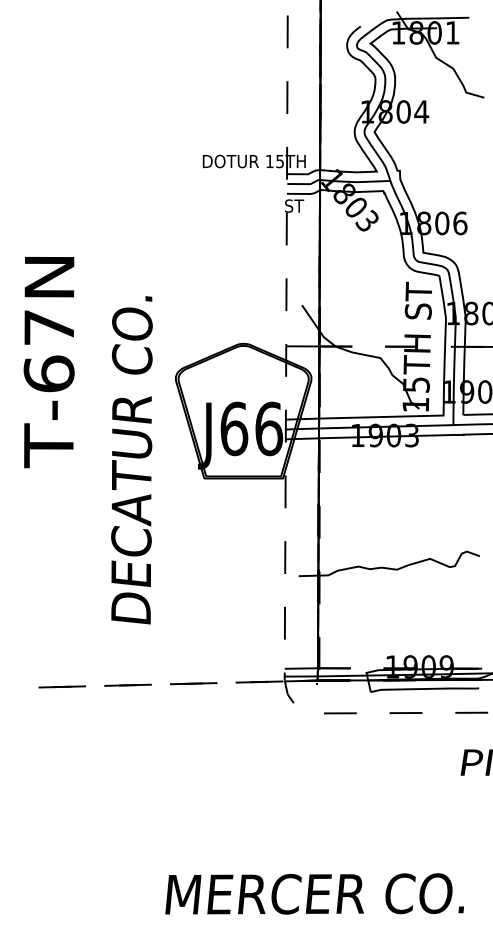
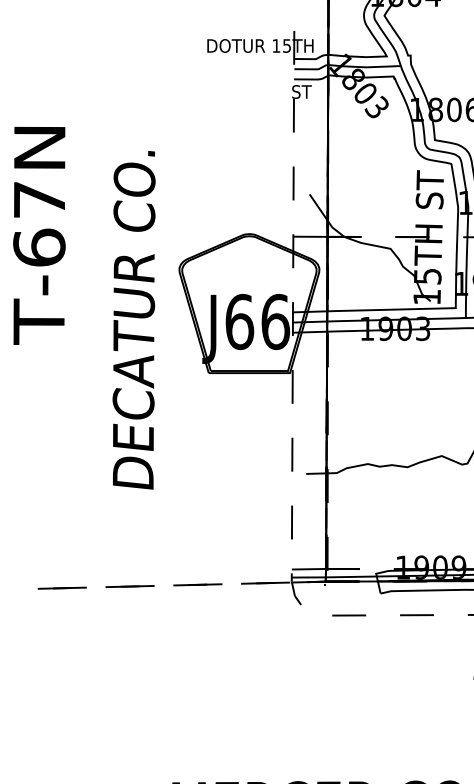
text: (48, 362) -> (38, 235), moved
text: (131, 460) -> (133, 320), moved

